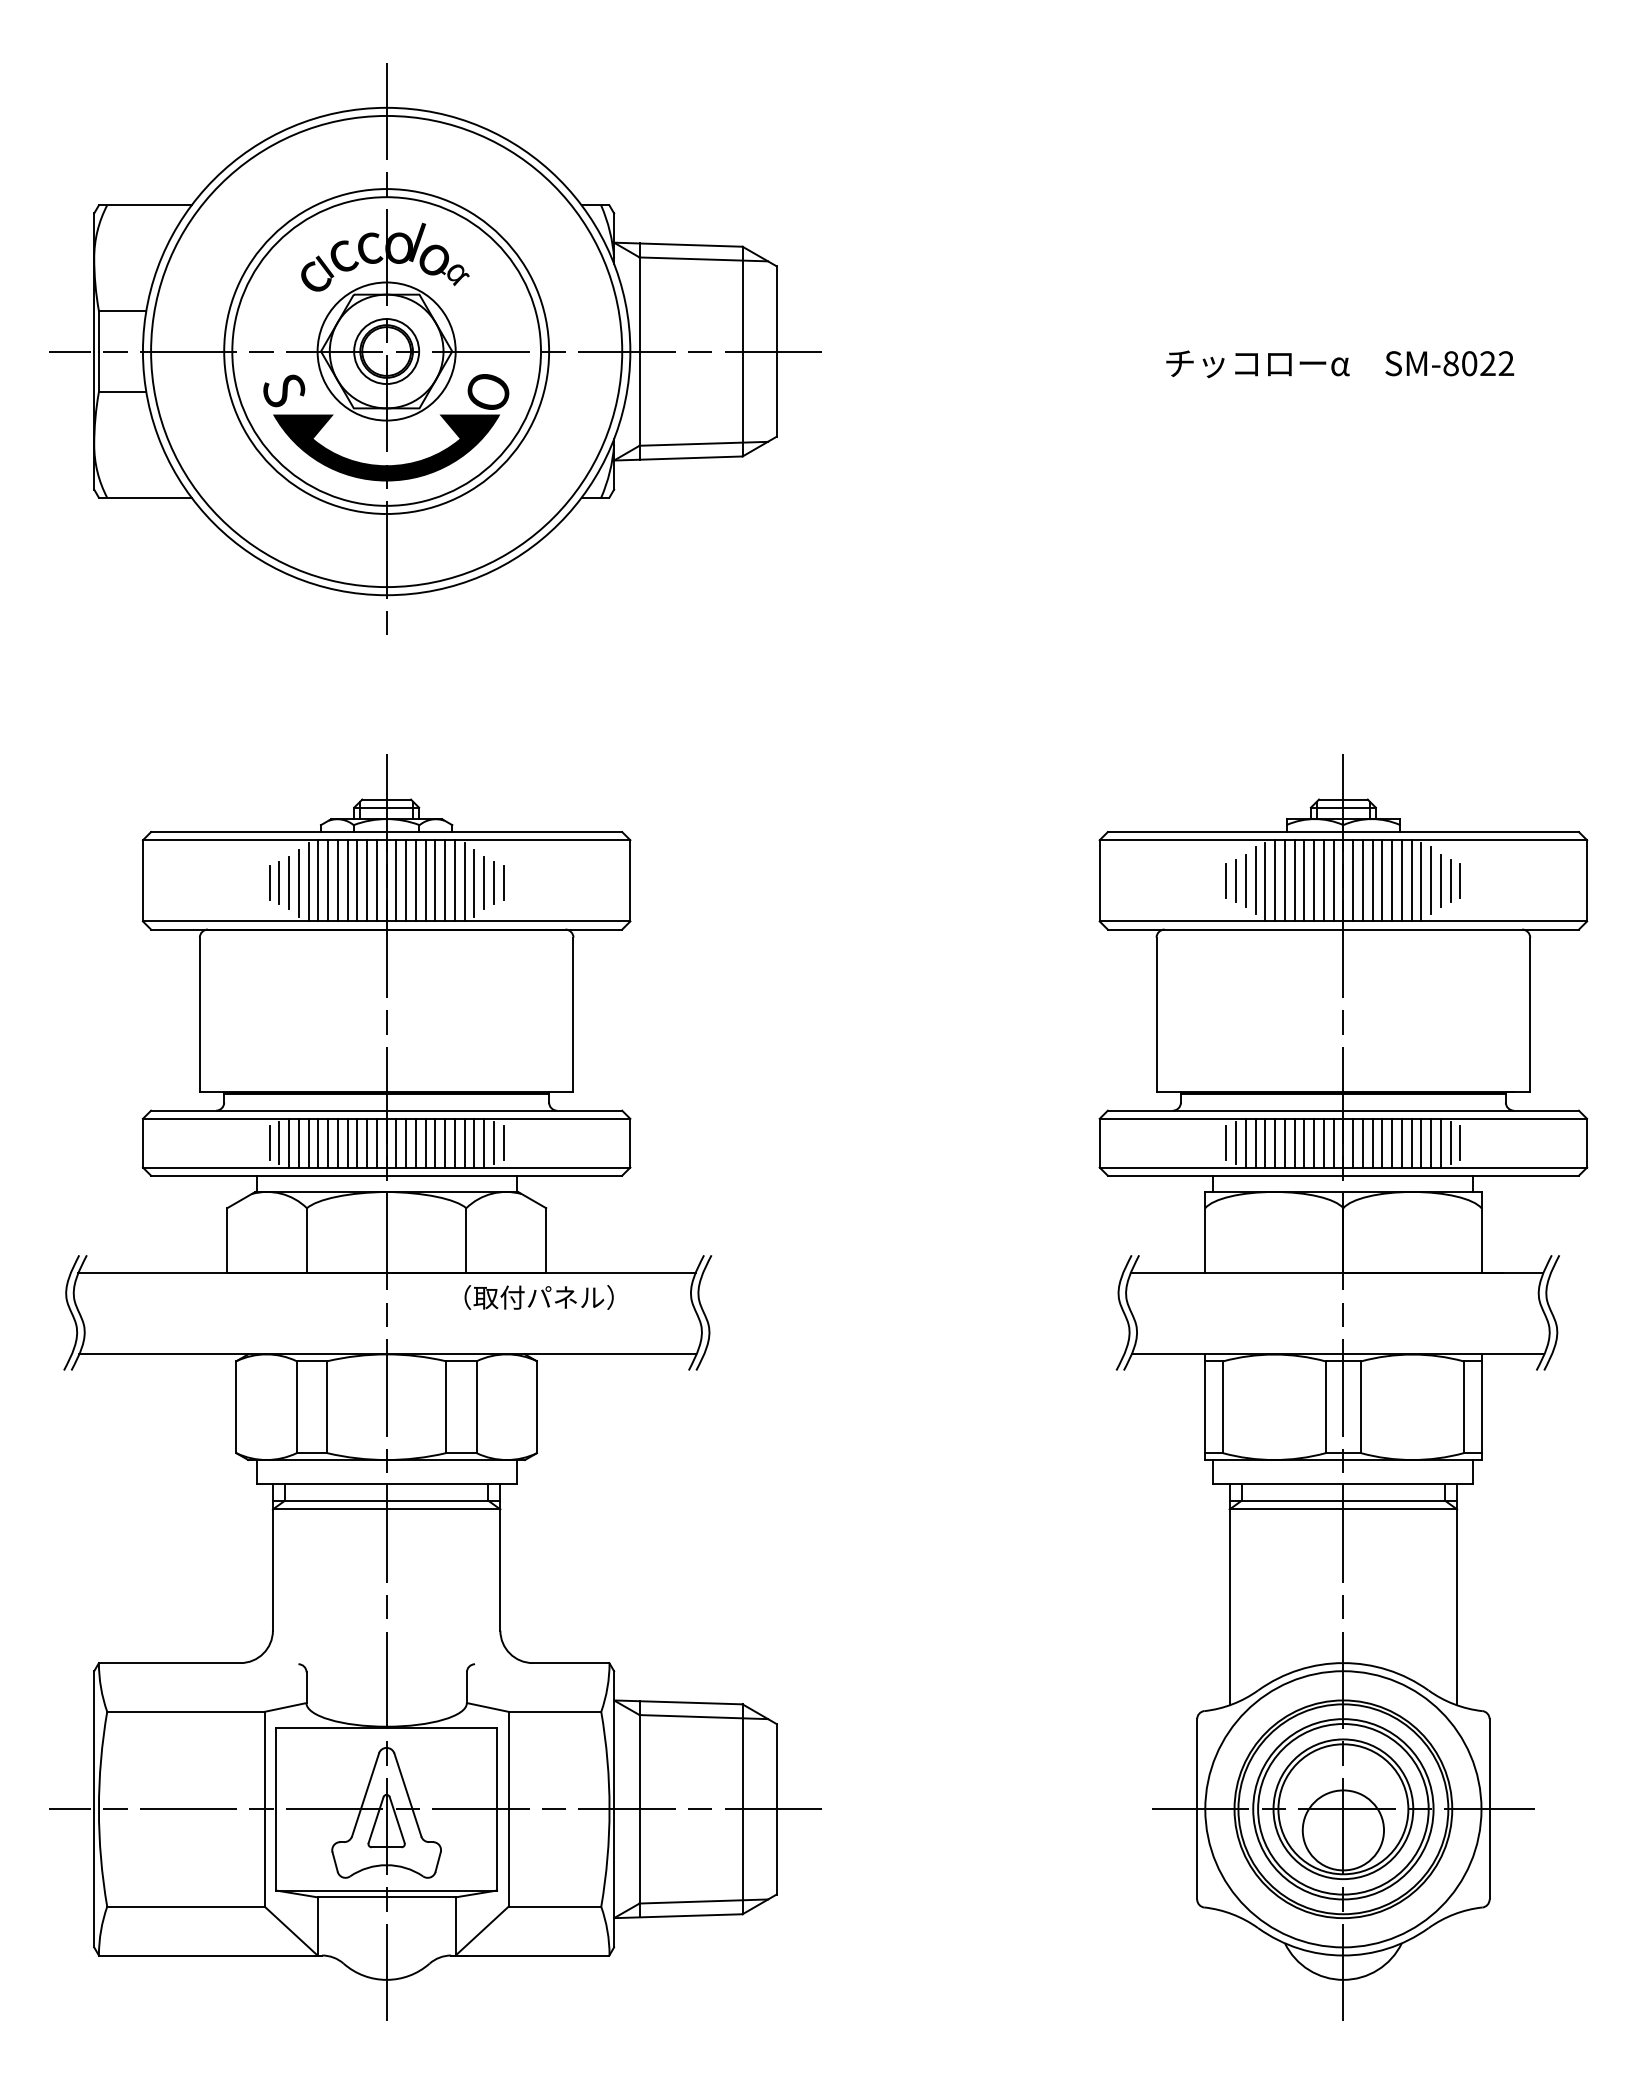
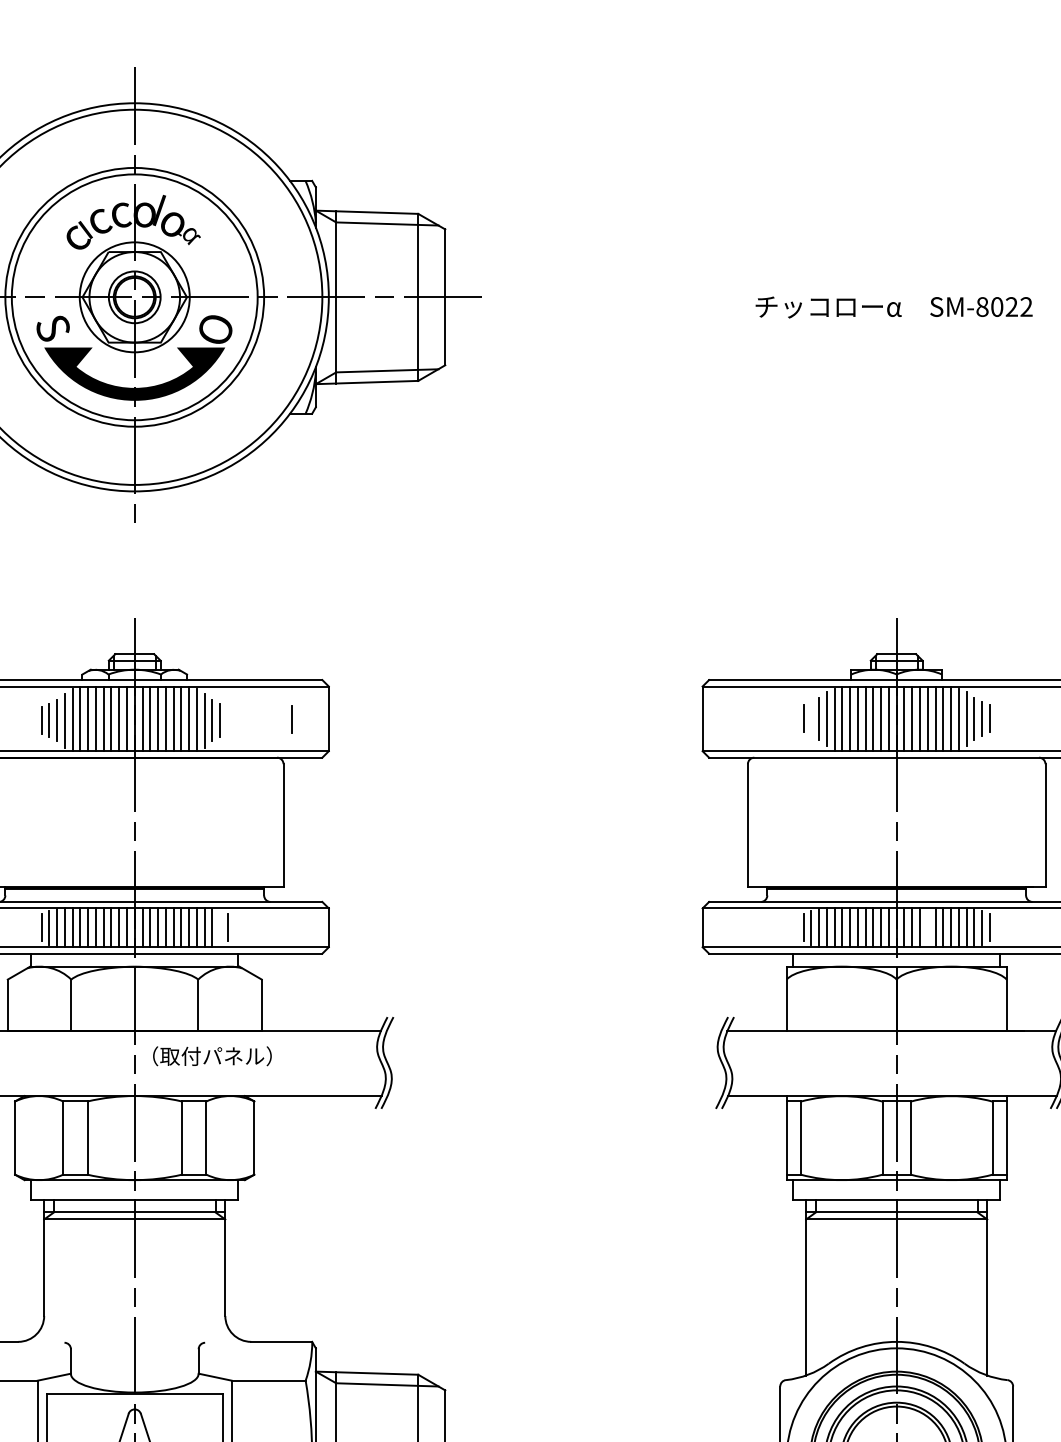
line: (1235, 880) -> (810, 718), removed
line: (503, 882) -> (291, 718), moved
line: (1382, 1142) -> (927, 927), removed
line: (493, 1143) -> (219, 928), removed
text: (538, 1297) -> (211, 1056), moved

